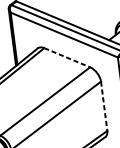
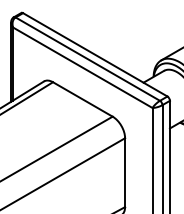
line: (67, 57) -> (83, 99), dashed -> solid
line: (104, 106) -> (125, 173), dashed -> solid

